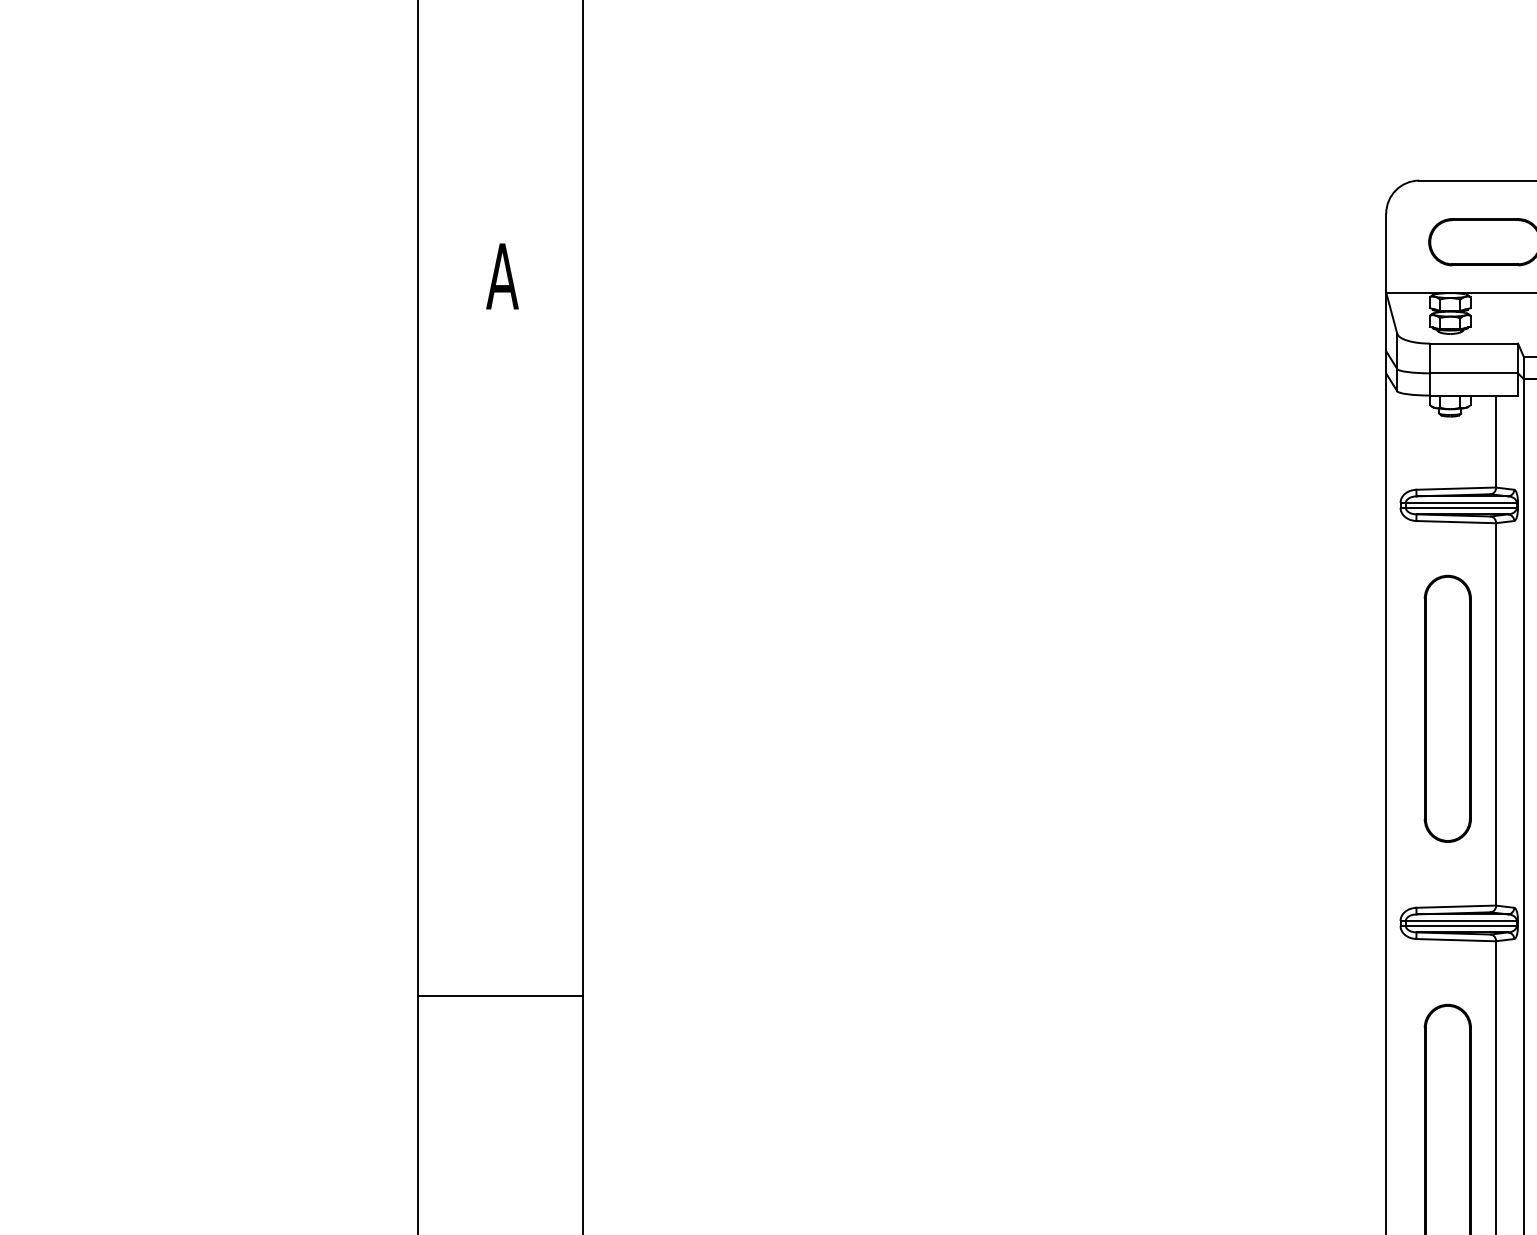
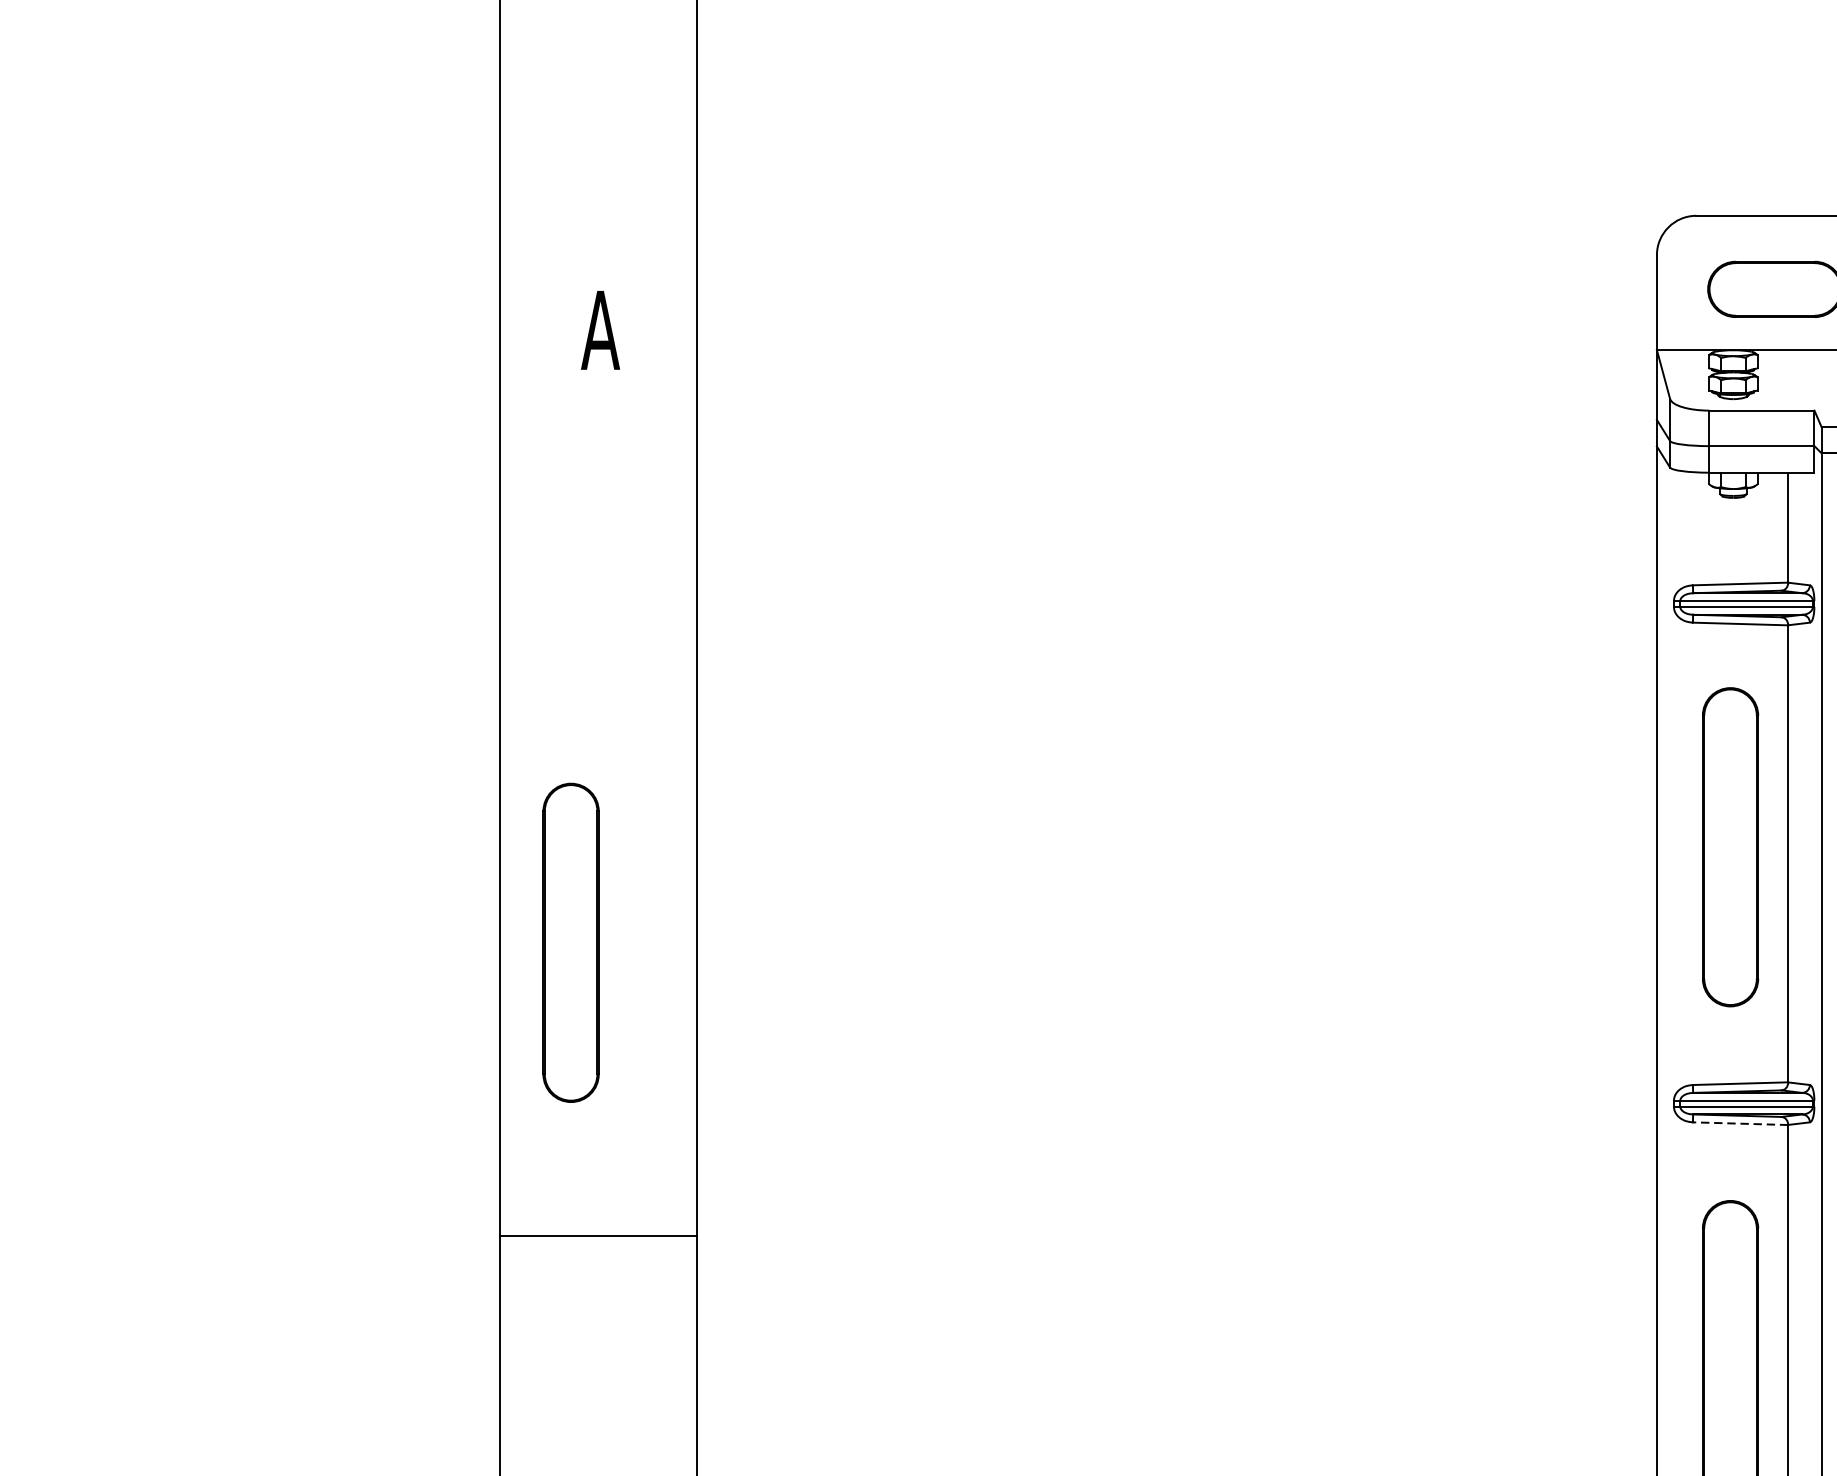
part: (477, 788) -> (570, 942), added
line: (1456, 940) -> (1740, 1124), solid -> dashed
line: (500, 995) -> (598, 1235), moved

